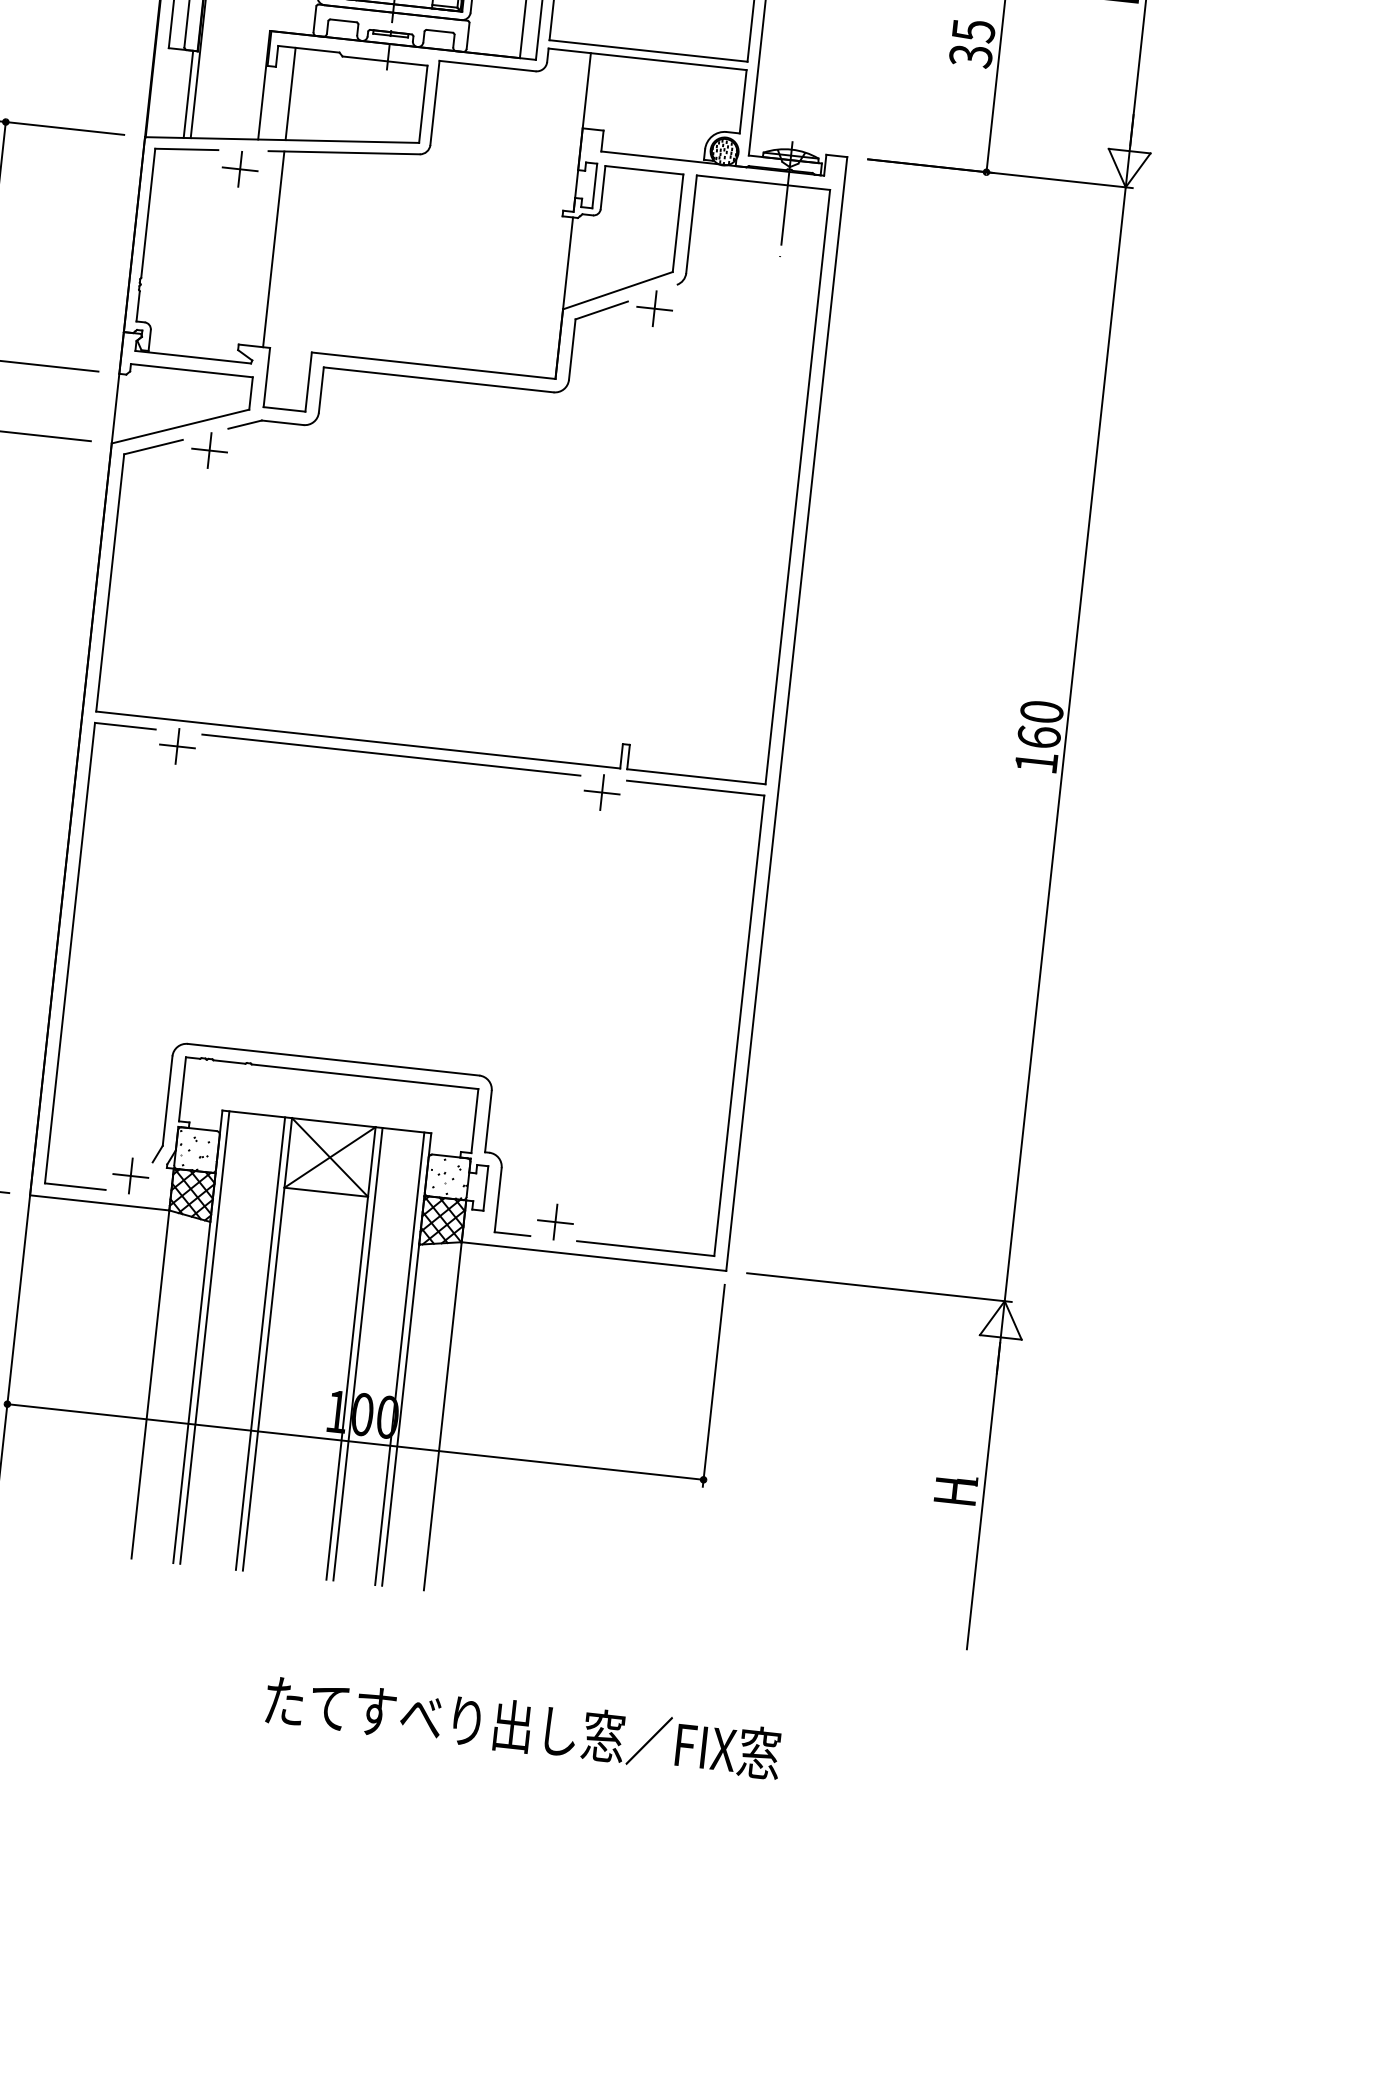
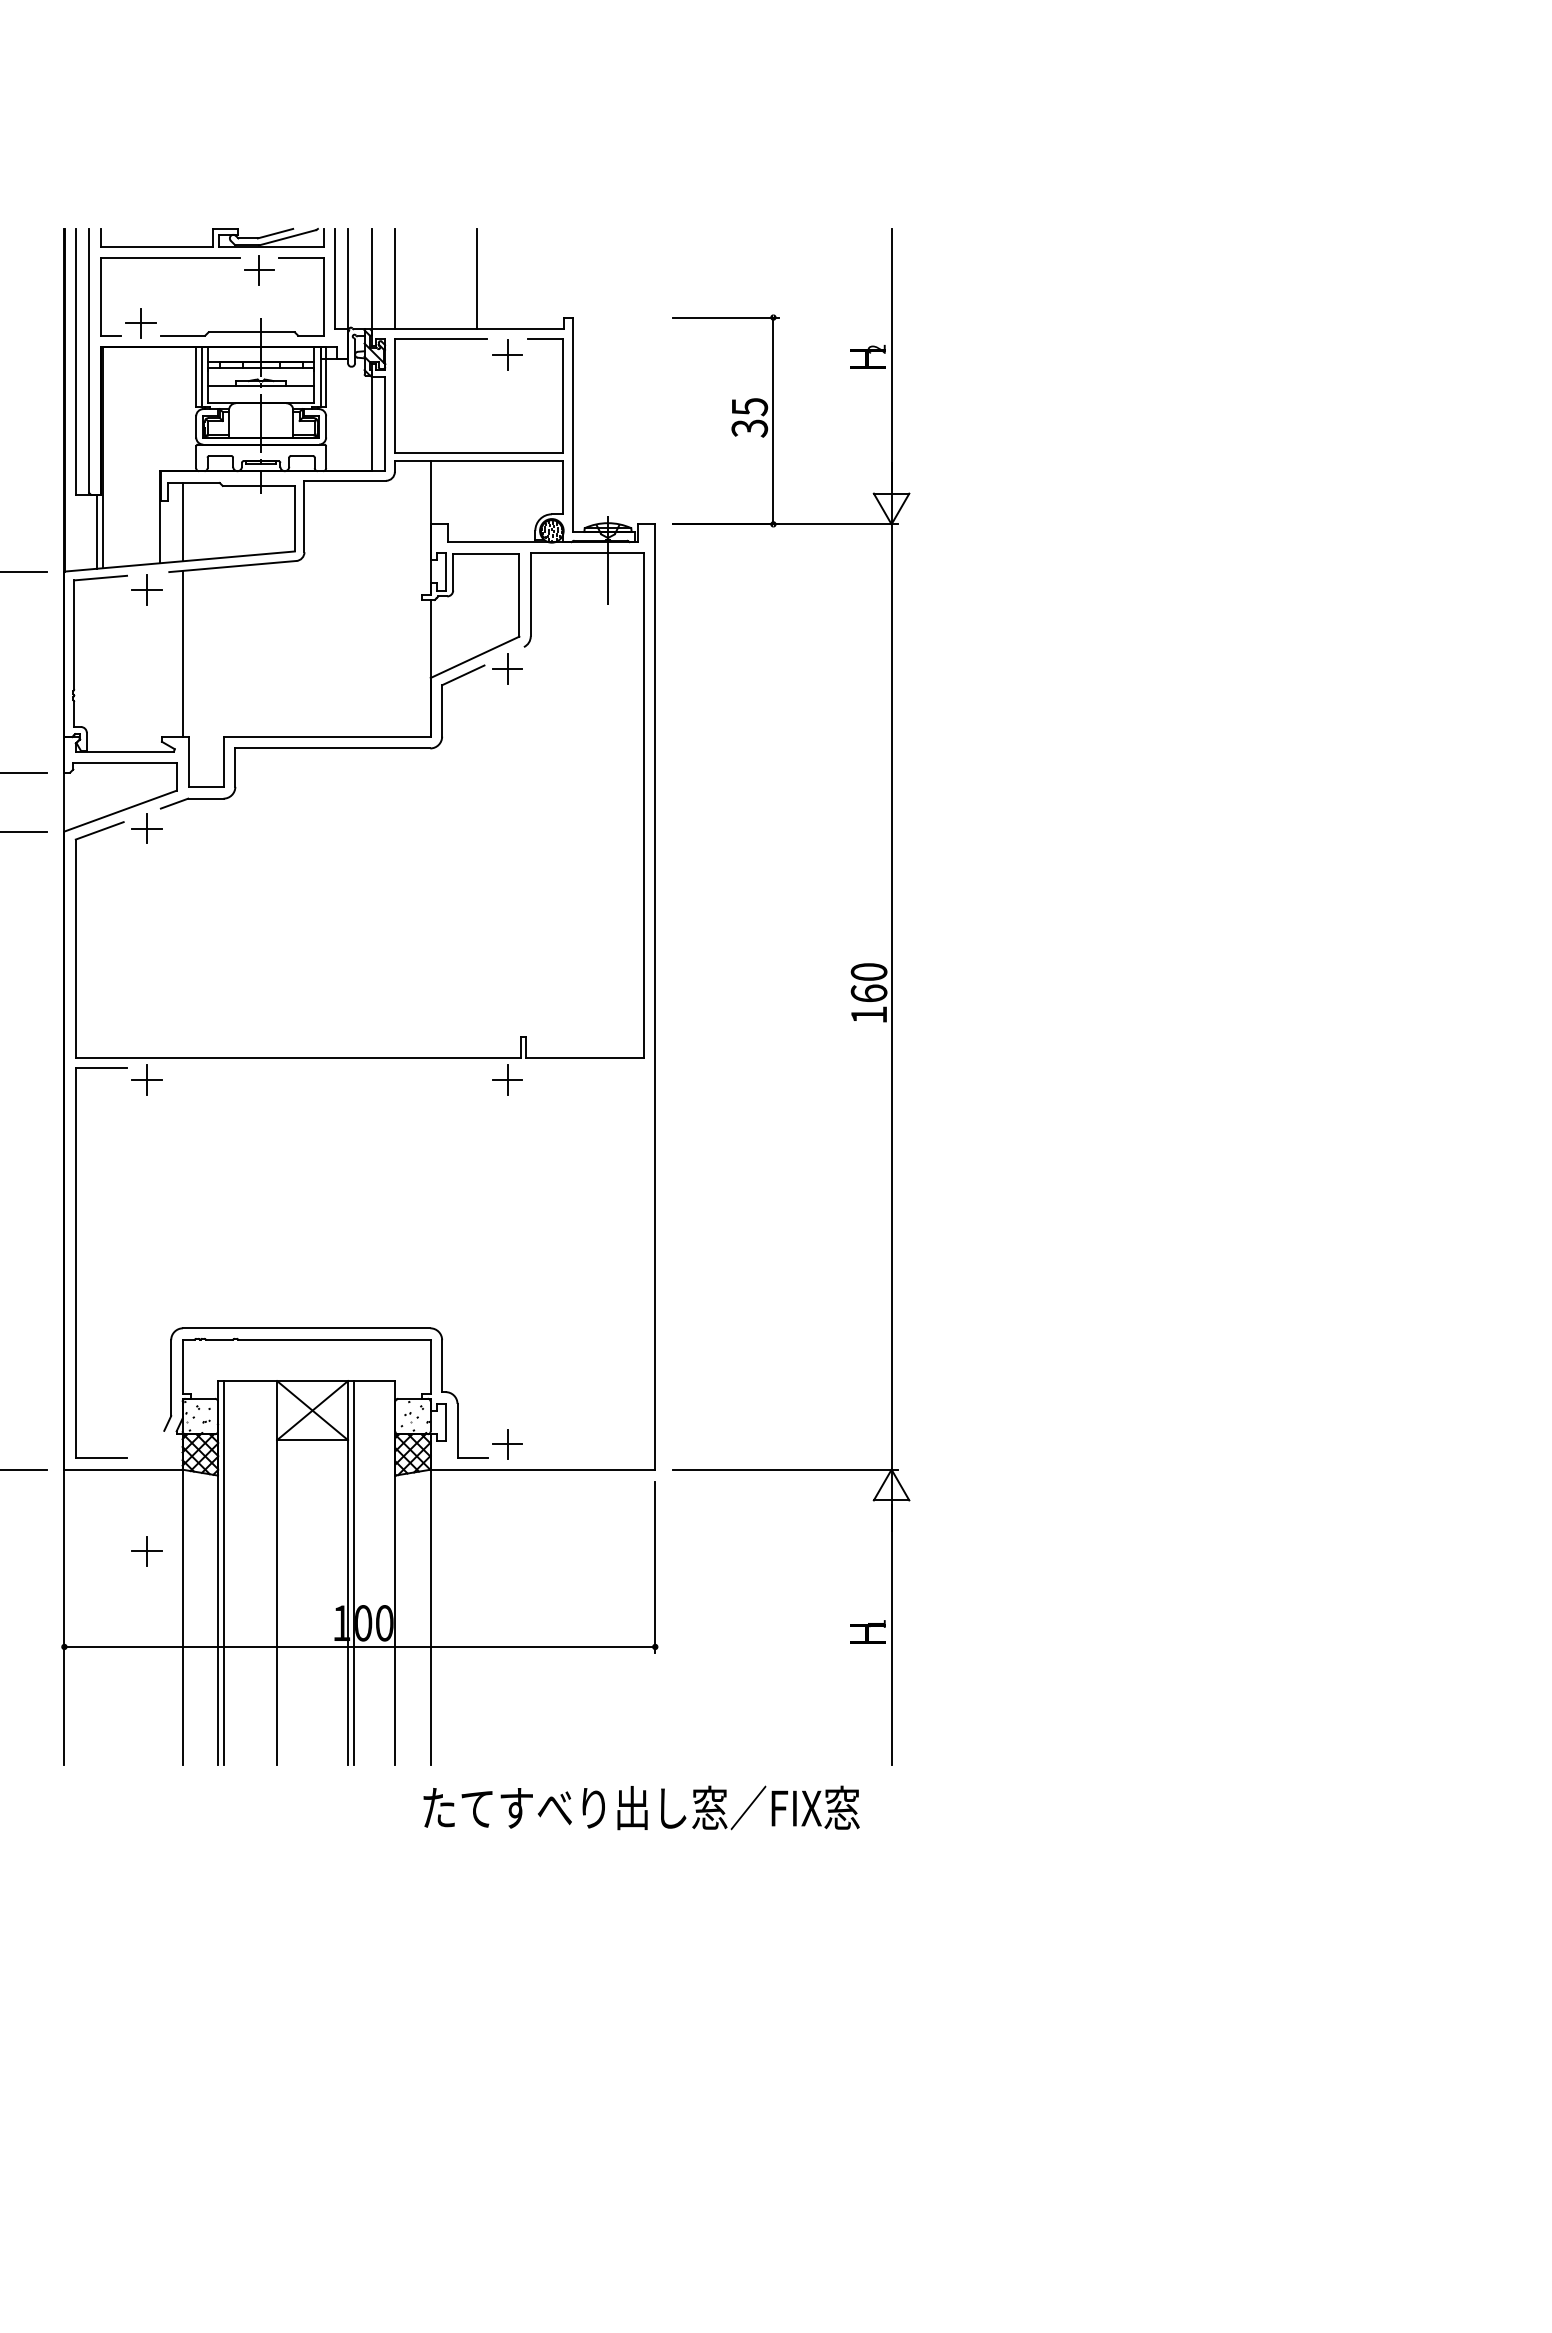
line: (390, 754) -> (326, 1067), removed
part: (738, 1025) -> (643, 1262), removed
part: (130, 1176) -> (146, 1551), moved
line: (260, 1344) -> (271, 1573), removed
line: (399, 1359) -> (389, 1573), removed
text: (523, 1726) -> (641, 1807), moved

